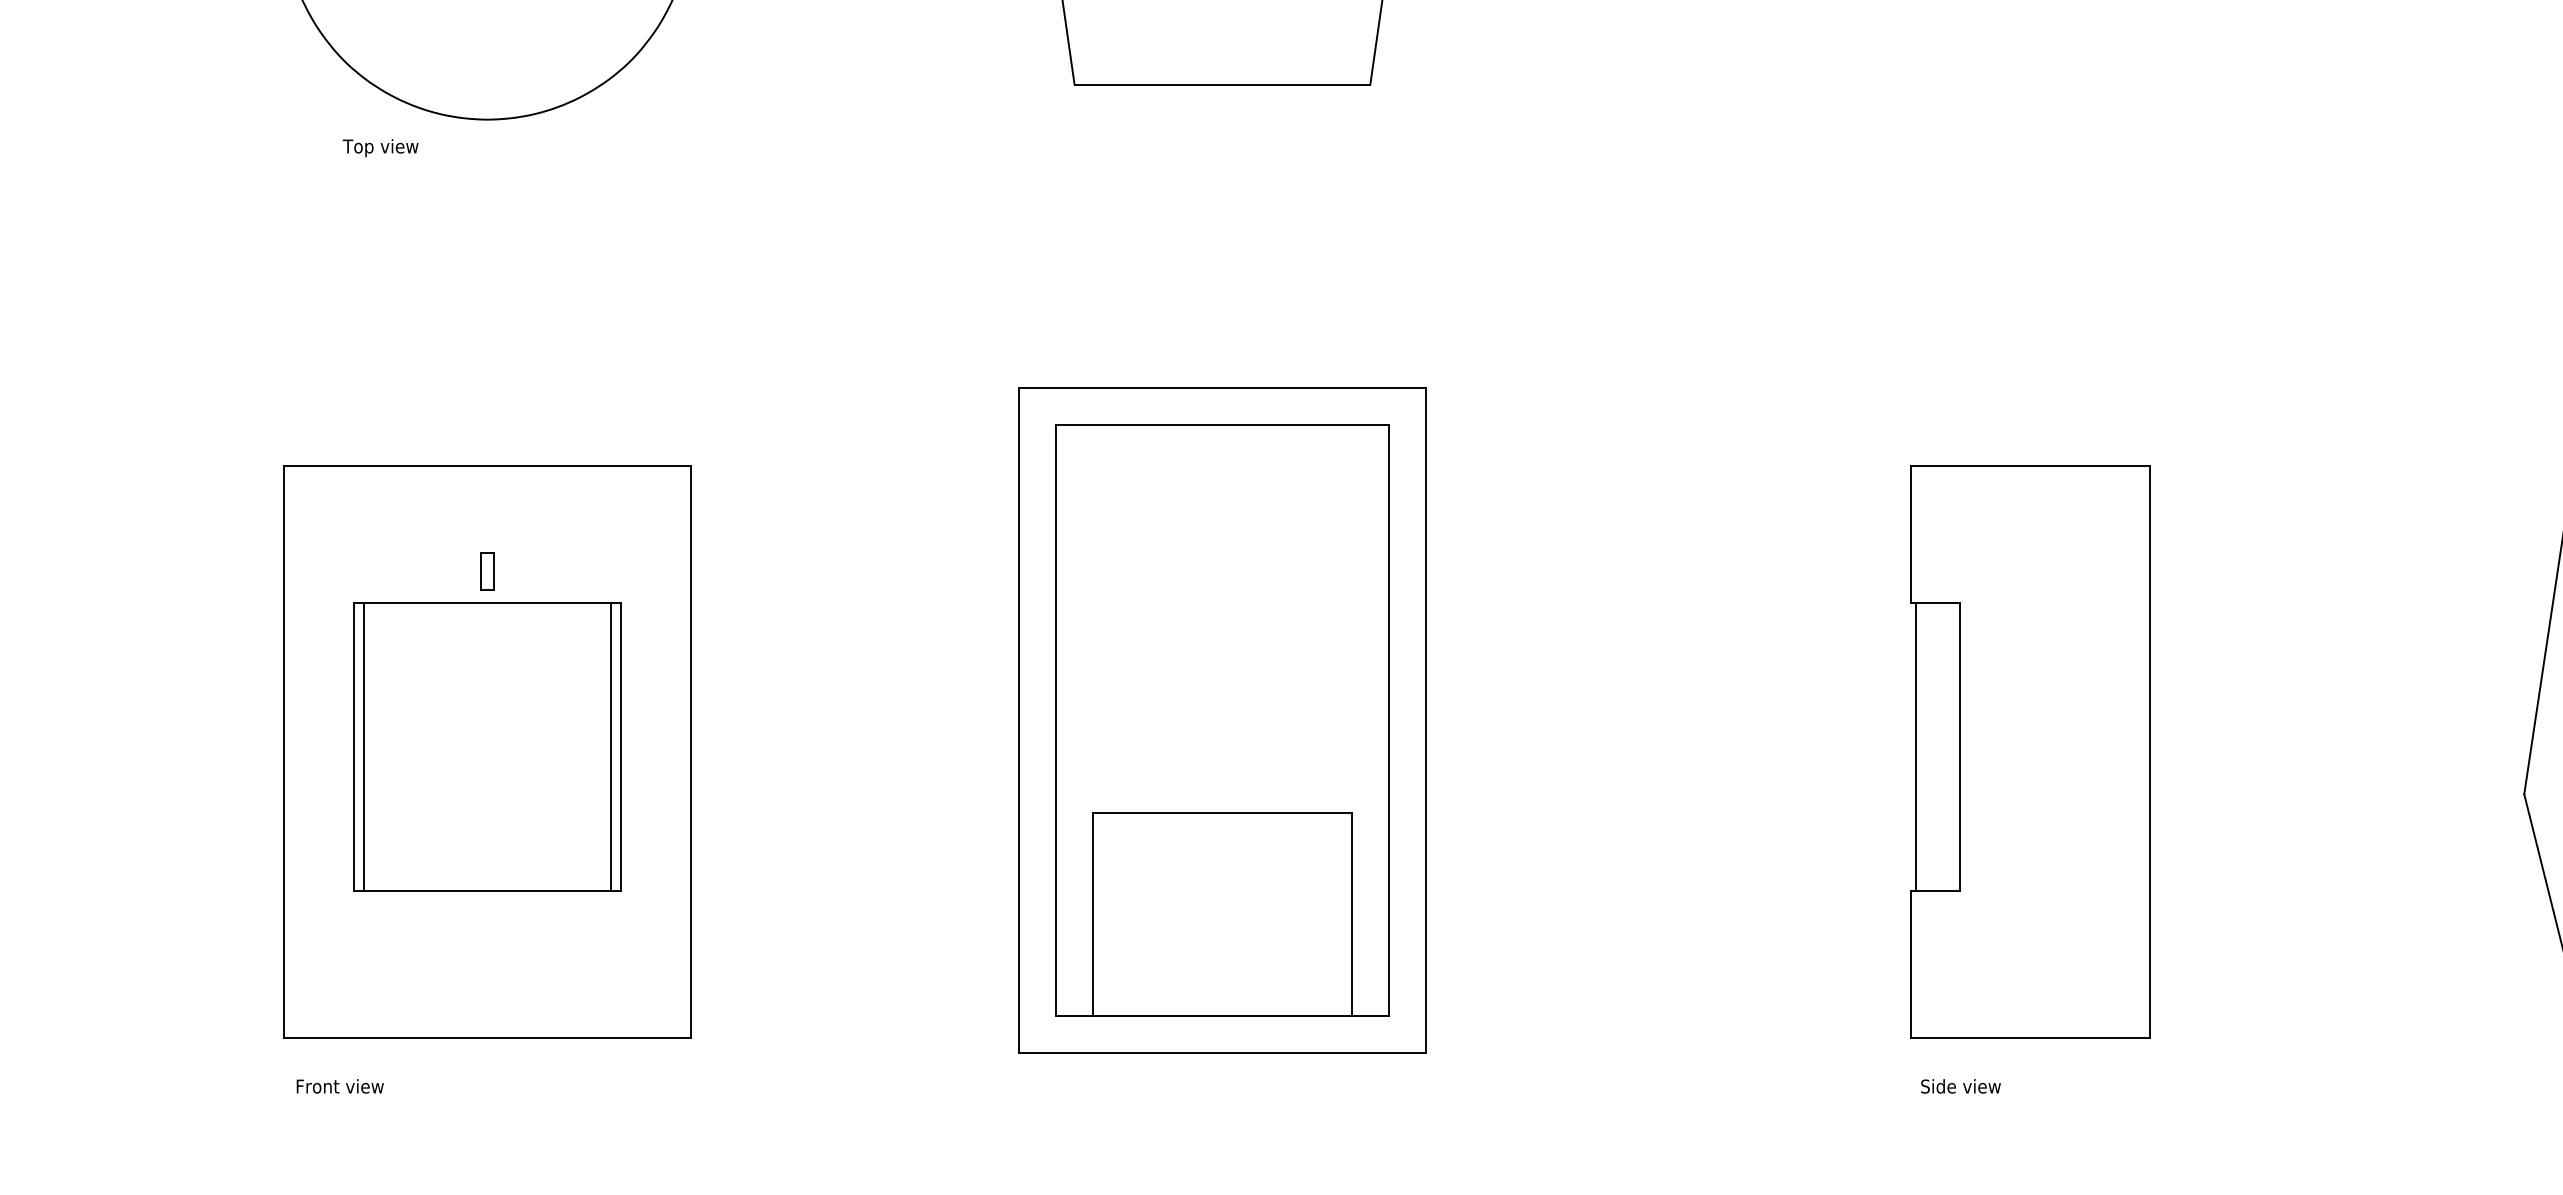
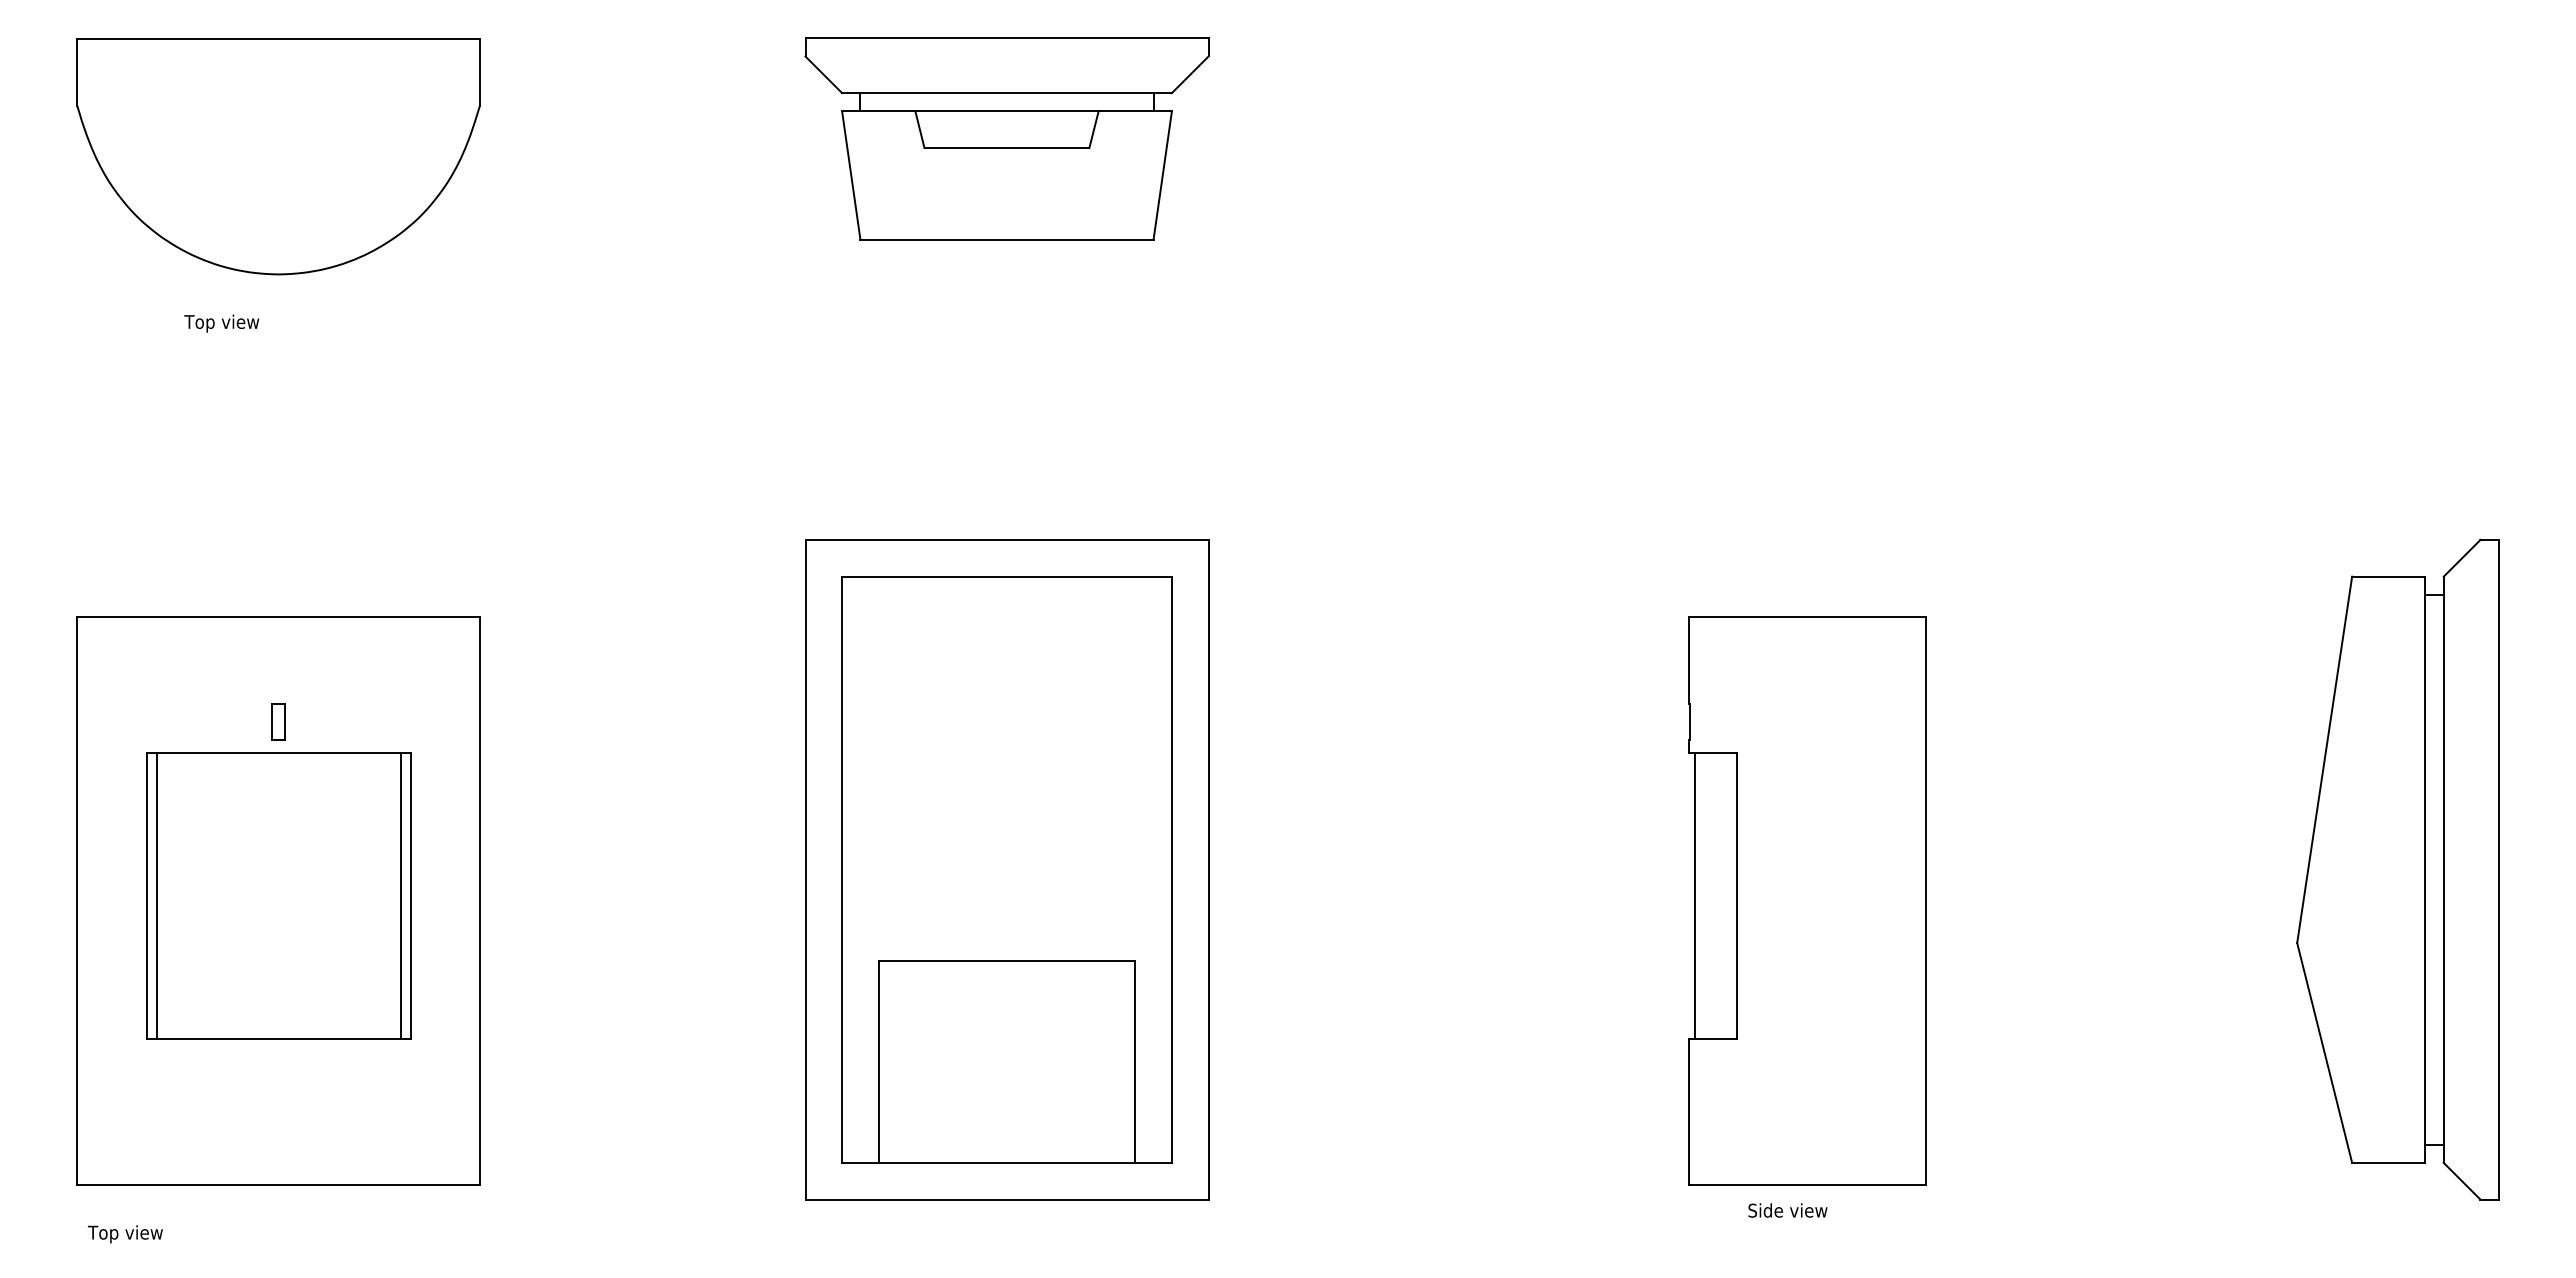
text: (380, 148) -> (221, 323), moved
text: (1960, 1086) -> (1787, 1210), moved
text: (339, 1088) -> (131, 1234), Front view -> Top view

